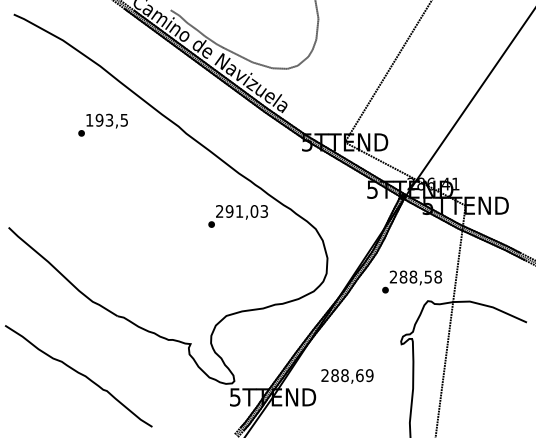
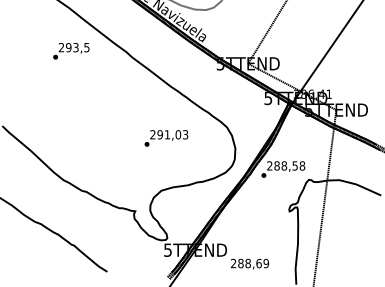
text: (89, 119) -> (61, 47), 193,5 -> 293,5
text: (237, 216) -> (165, 138), moved
text: (411, 281) -> (282, 169), moved
text: (347, 376) -> (250, 264), moved

